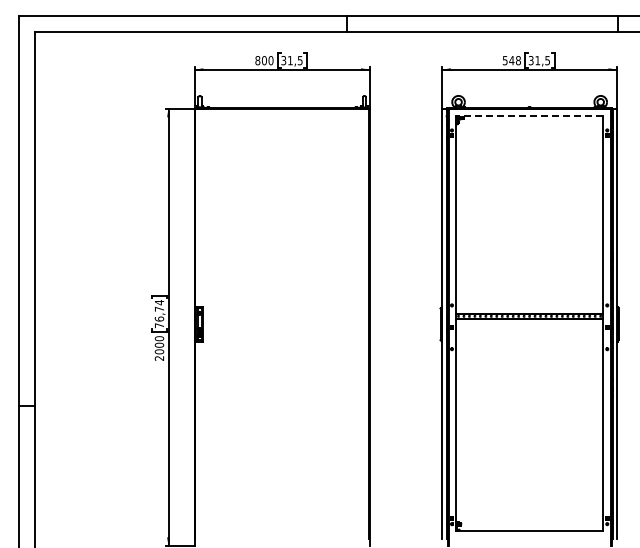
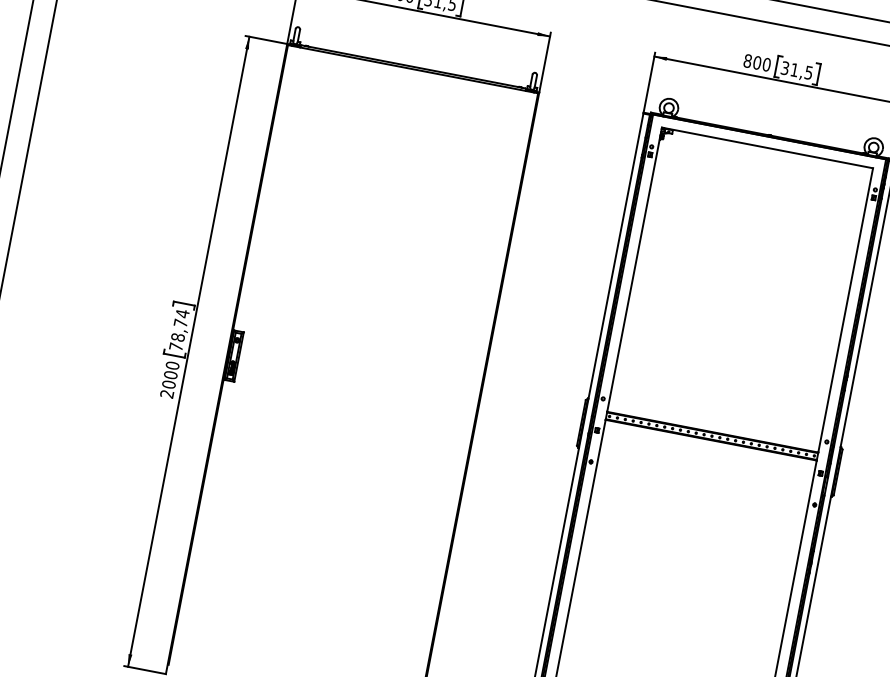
text: (511, 60) -> (756, 62), 548 -> 800
line: (529, 116) -> (767, 148), dashed -> solid
text: (158, 318) -> (176, 336), 76,74 -> 78,74

